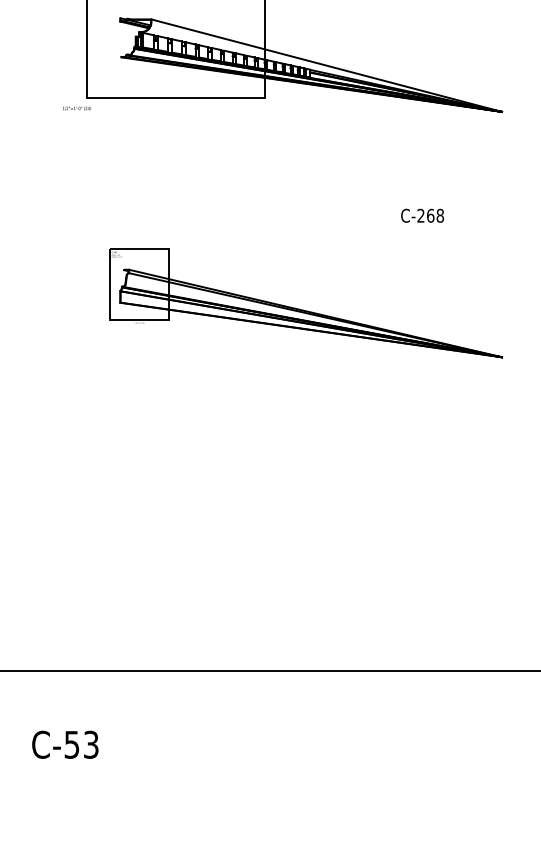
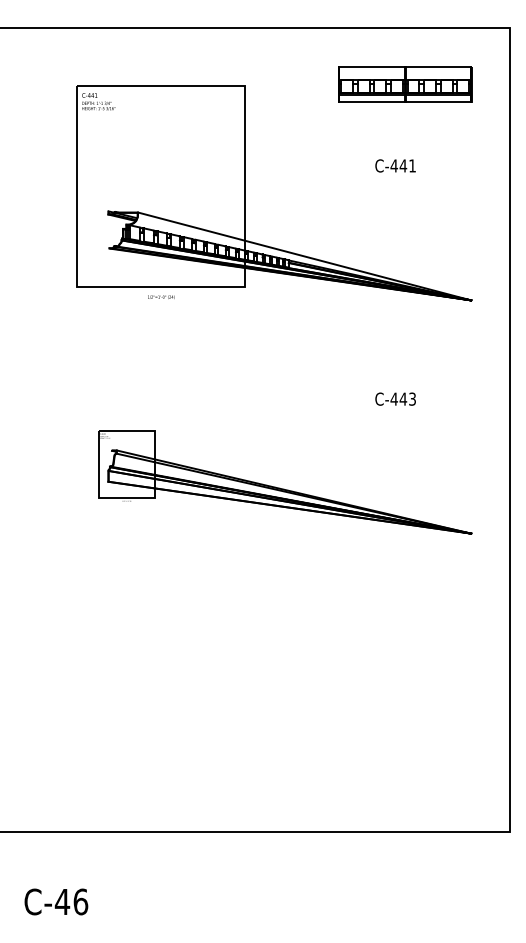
text: (77, 107) -> (161, 296), moved
text: (430, 215) -> (403, 398), C-268 -> C-443
text: (81, 744) -> (71, 901), C-53 -> C-46

